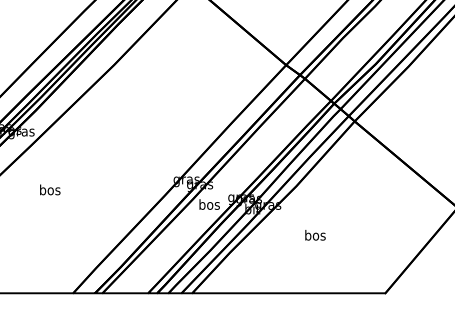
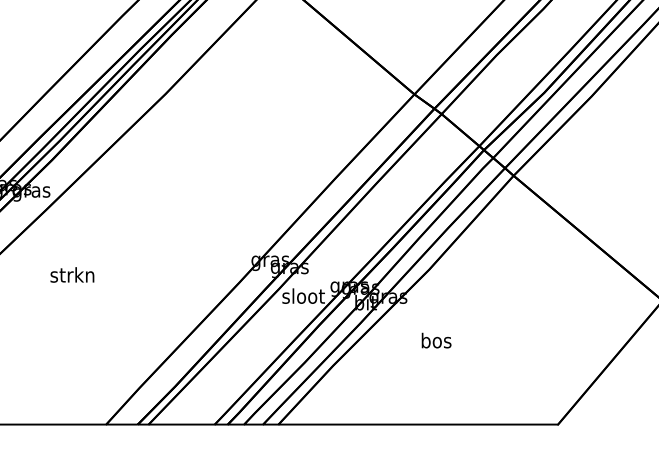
text: (49, 189) -> (71, 274), bos -> strkn
text: (209, 204) -> (303, 296), bos -> sloot
text: (315, 235) -> (436, 340), moved

